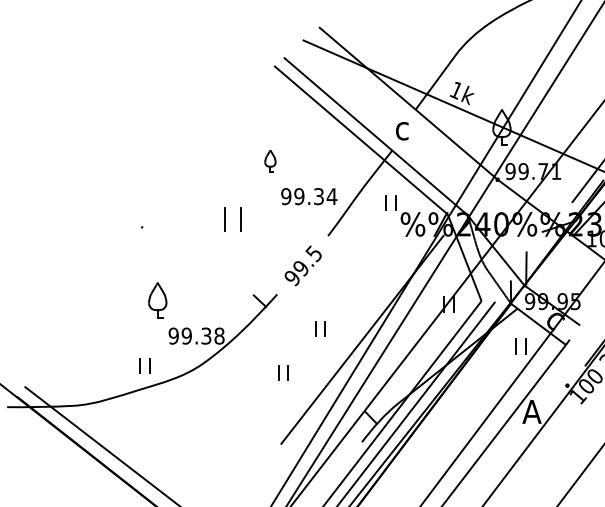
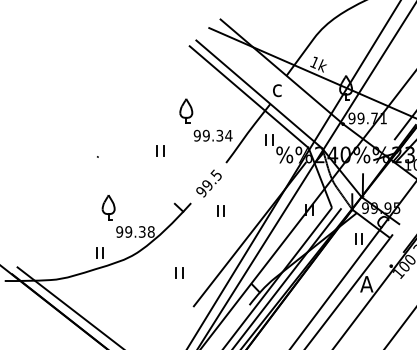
part: (270, 159) -> (186, 110), size x1.67
part: (232, 217) -> (160, 150), size x0.62
part: (319, 328) -> (220, 210), moved
part: (283, 371) -> (179, 272), moved

